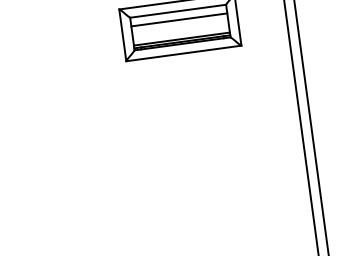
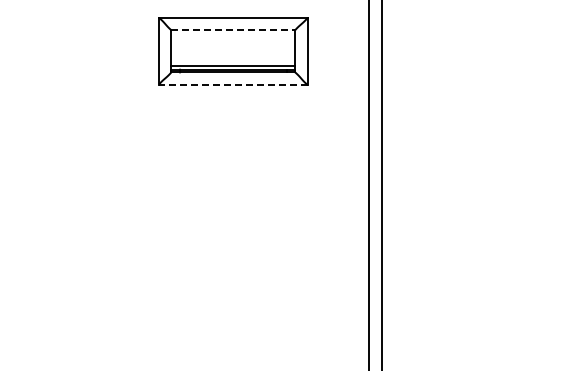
line: (178, 11) -> (233, 30), solid -> dashed
line: (179, 19) -> (233, 41), removed
line: (183, 53) -> (232, 84), solid -> dashed

